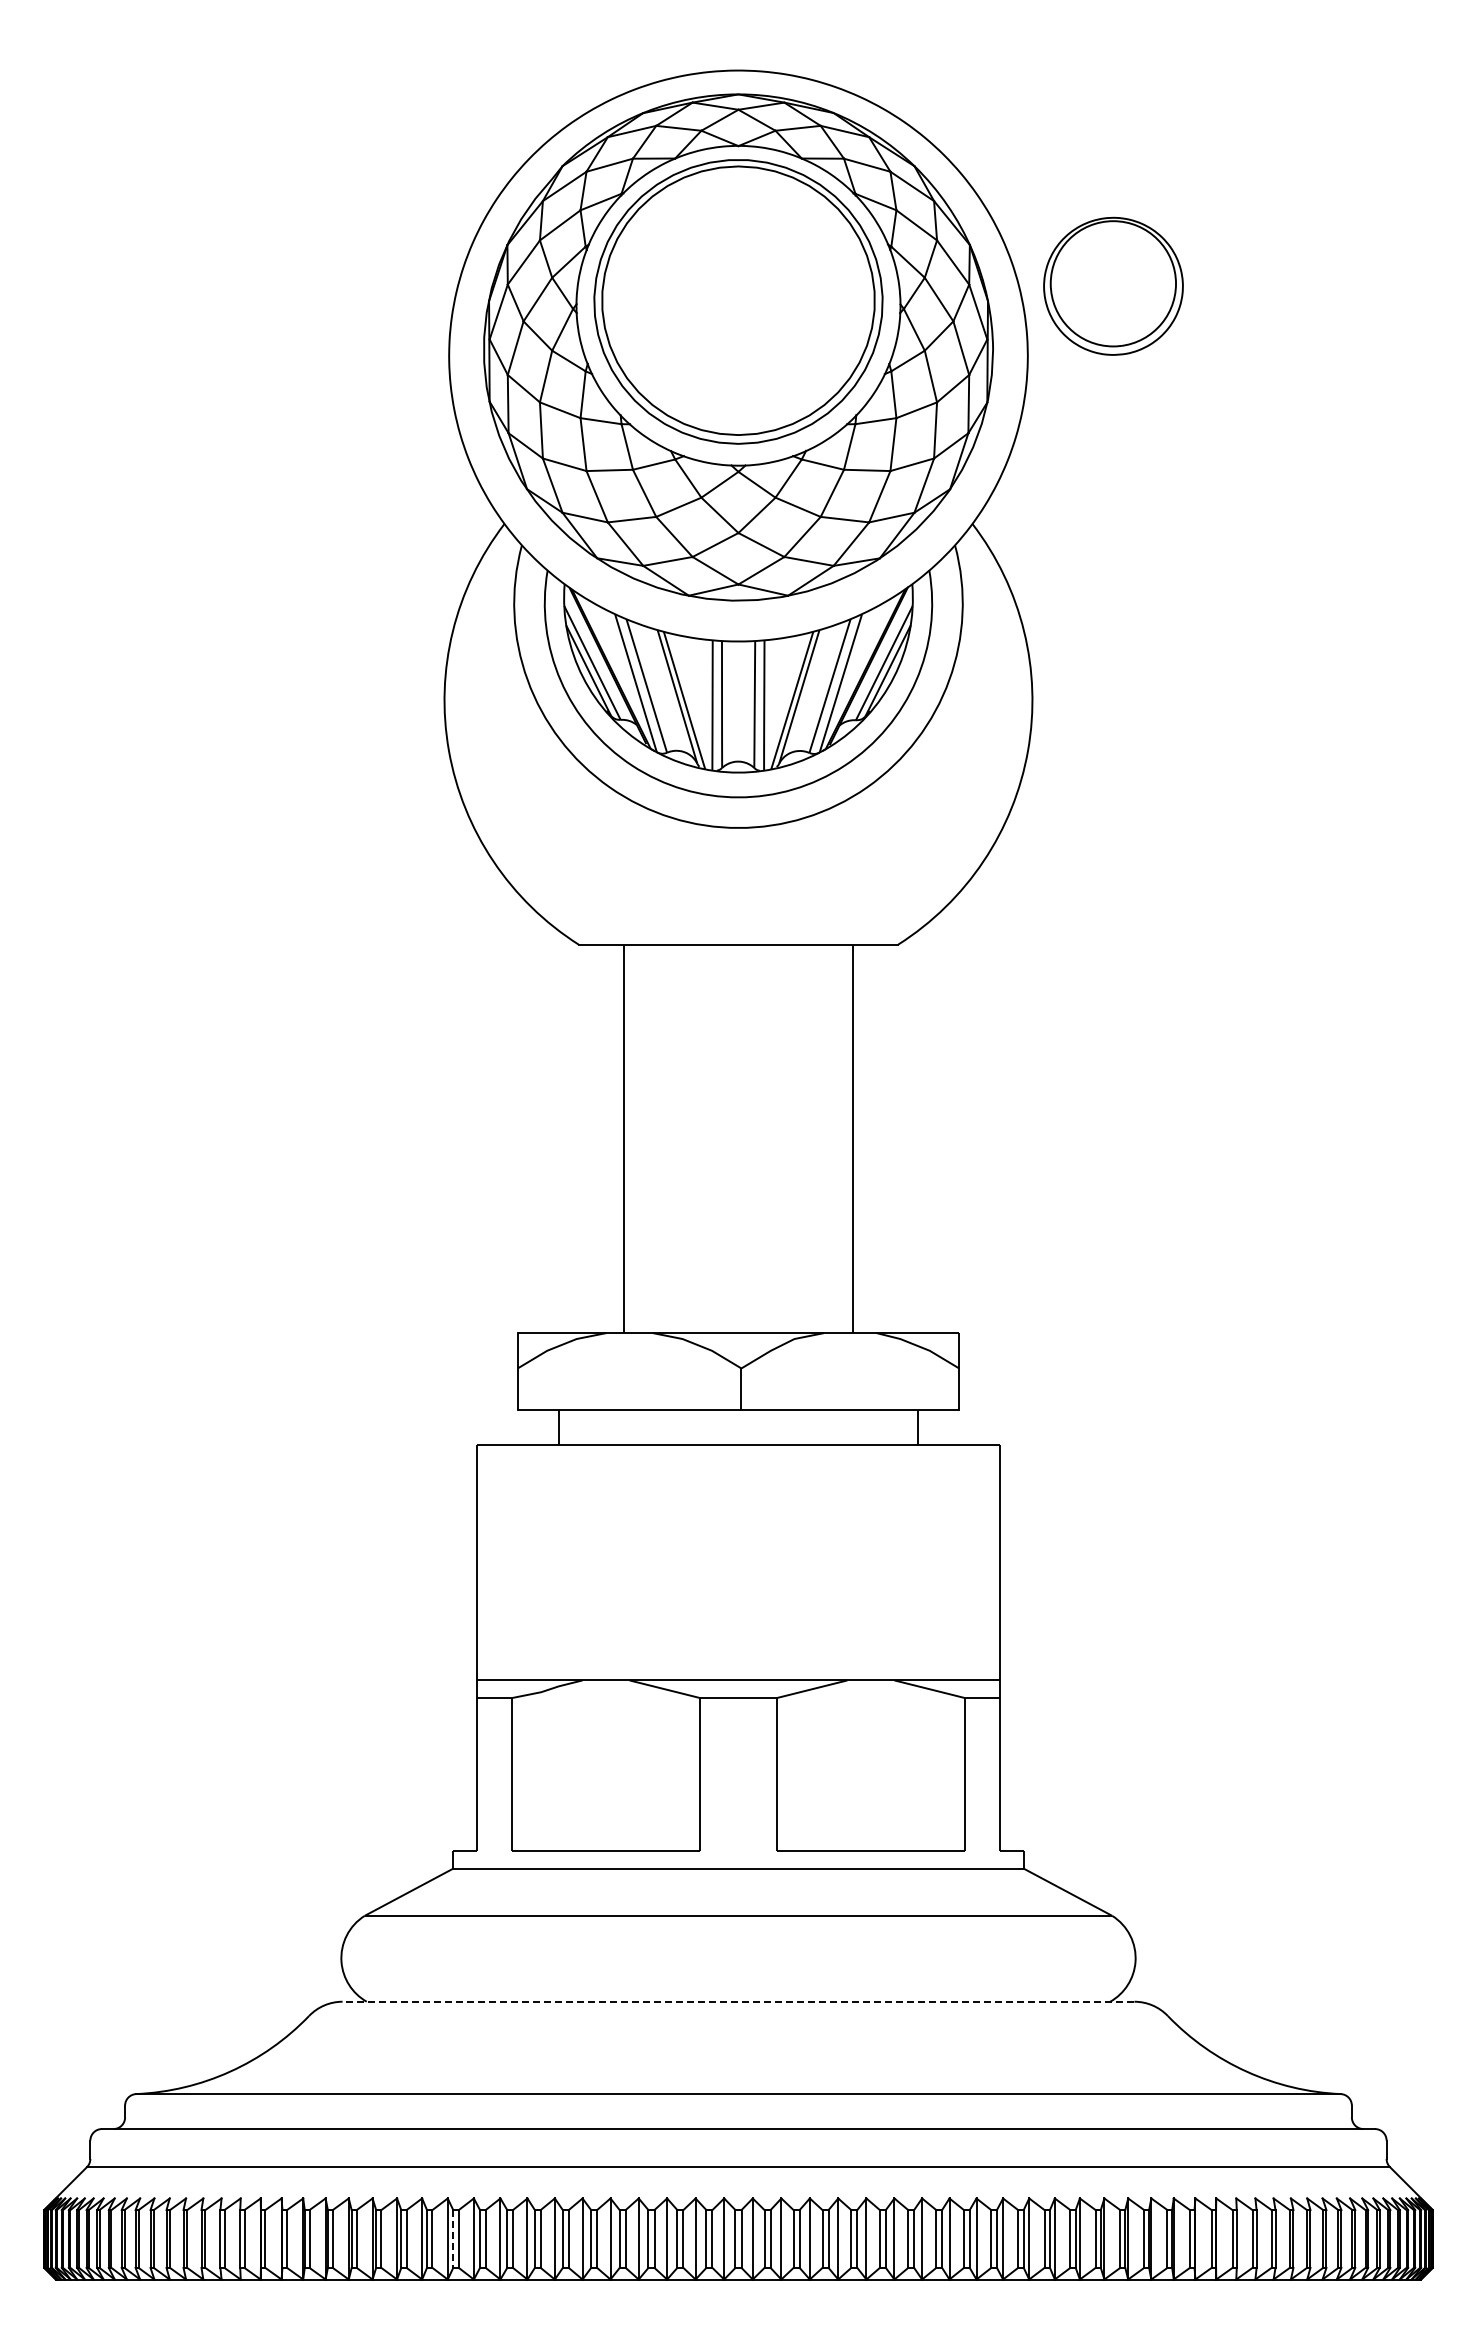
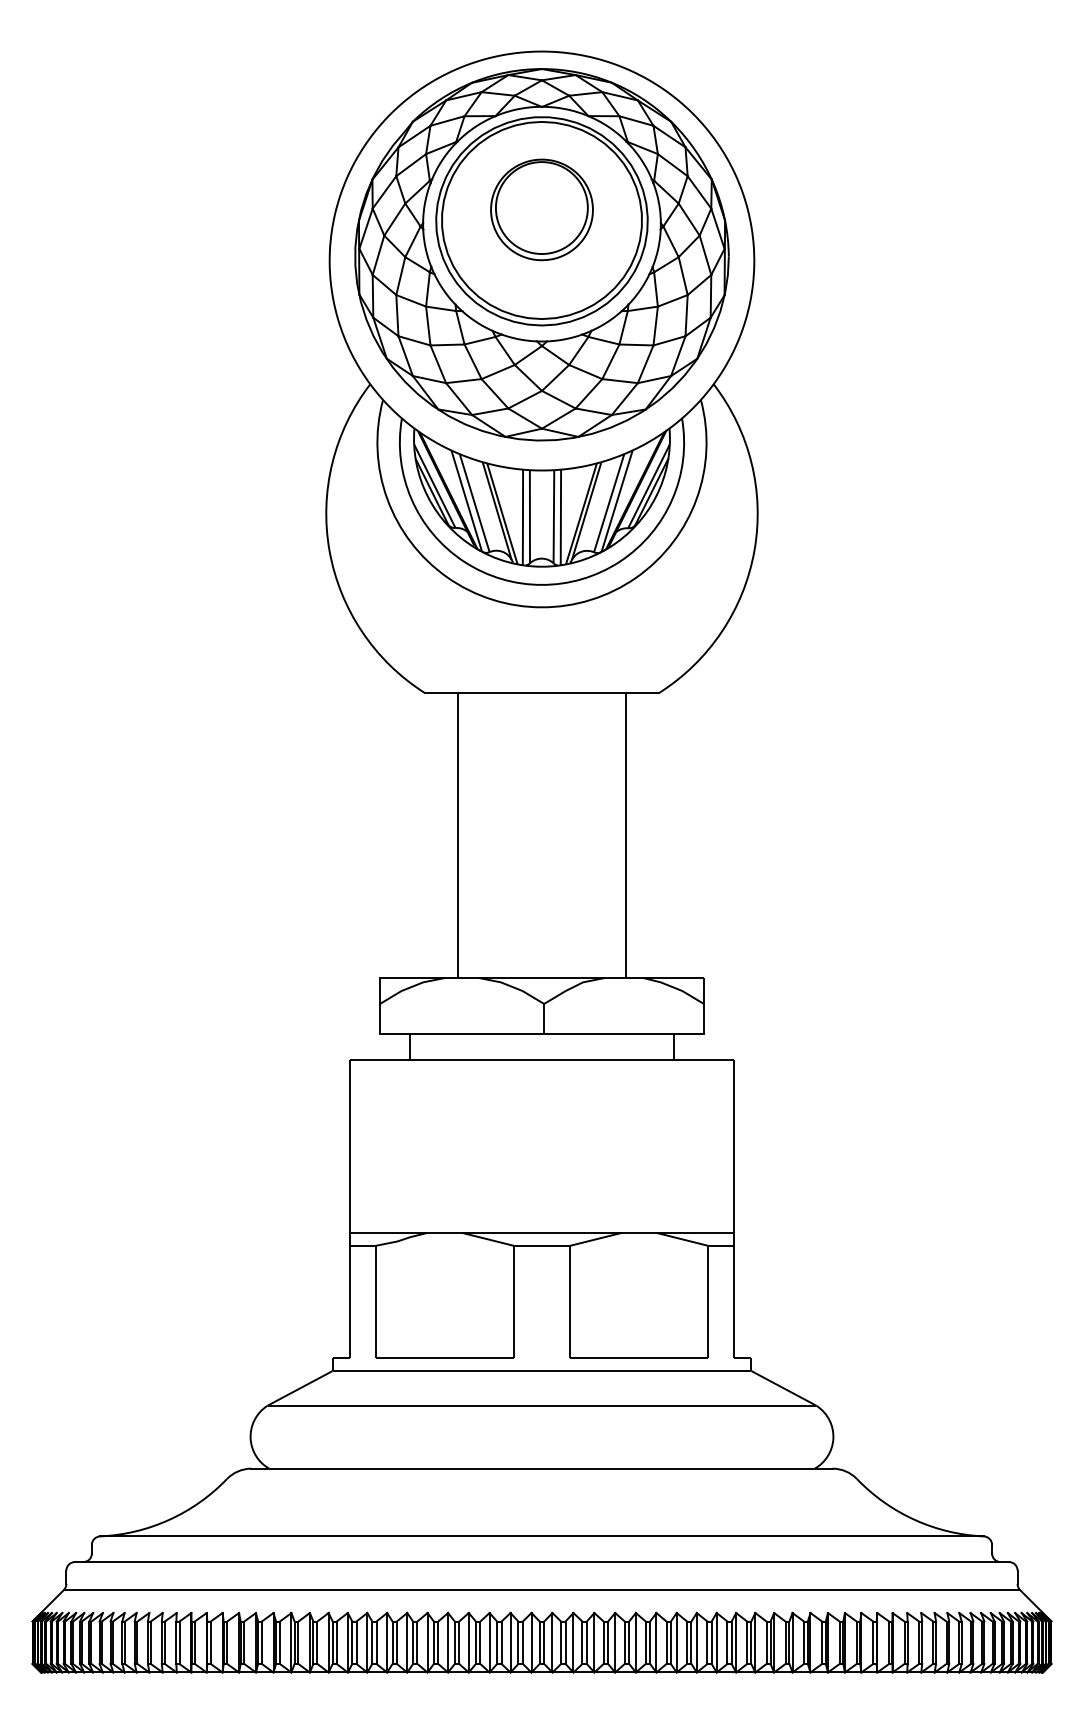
part: (1113, 285) -> (542, 209), moved
line: (738, 2001) -> (542, 1468), dashed -> solid
line: (453, 2238) -> (332, 1642), dashed -> solid

